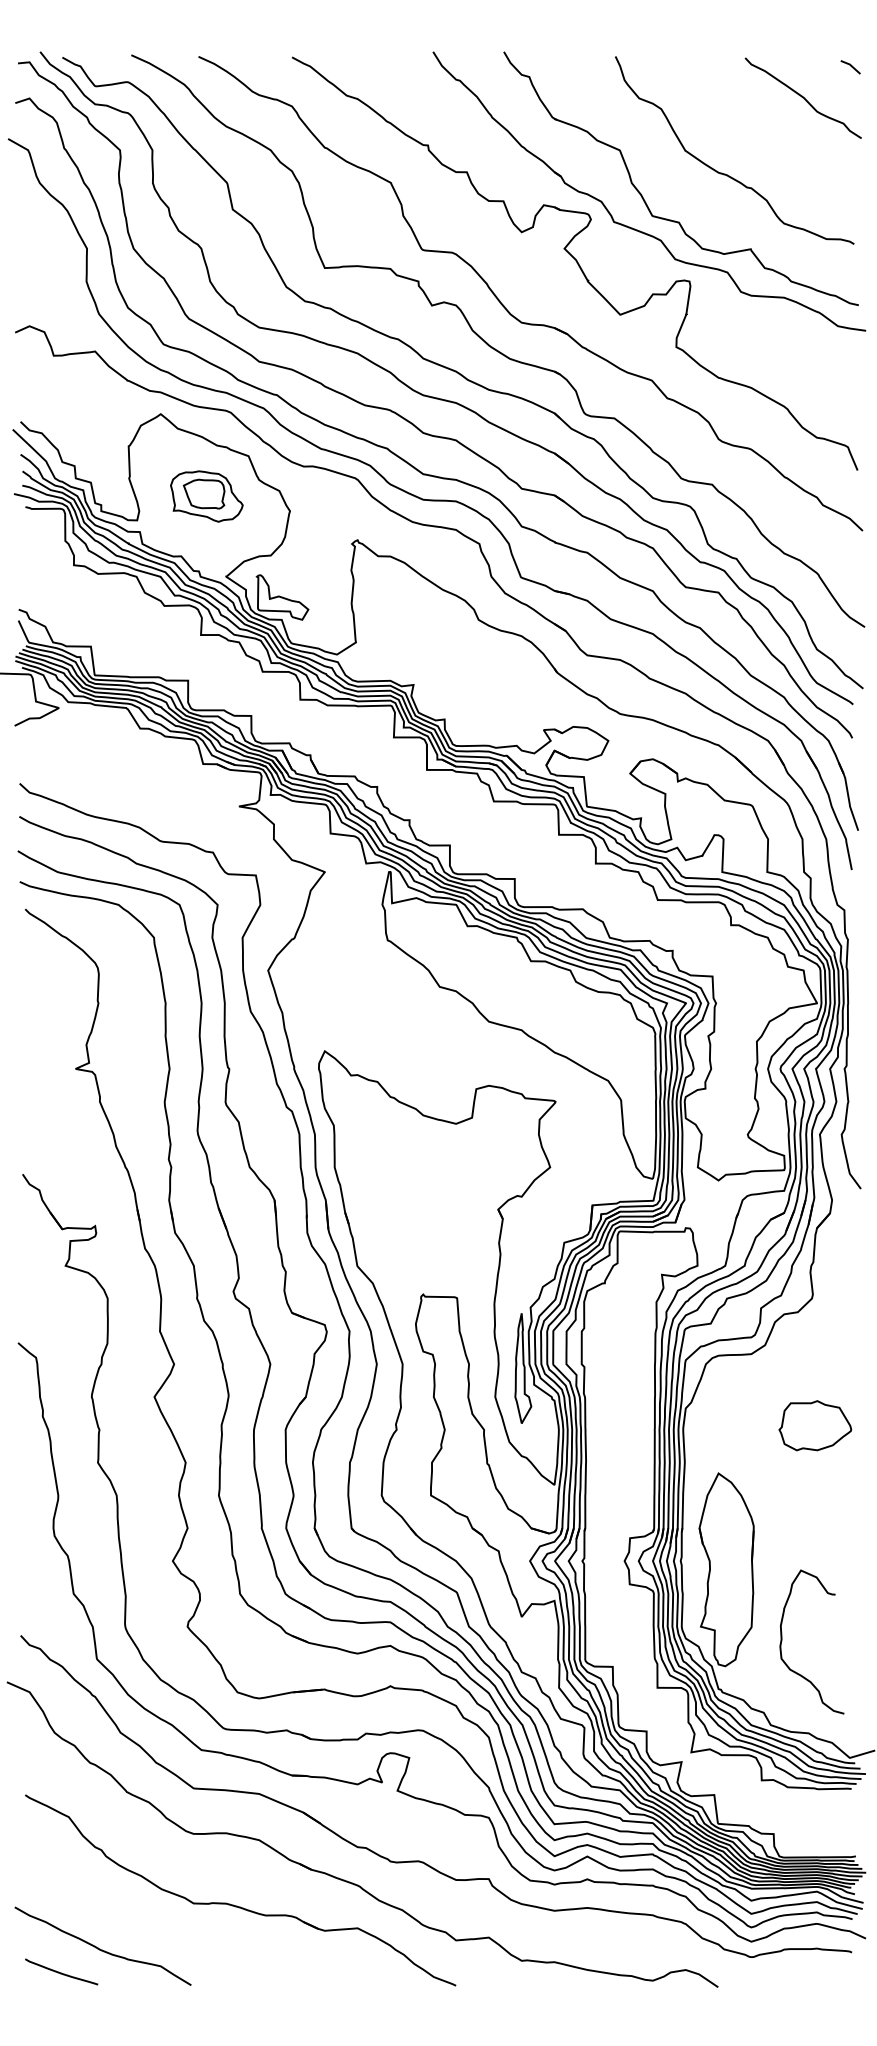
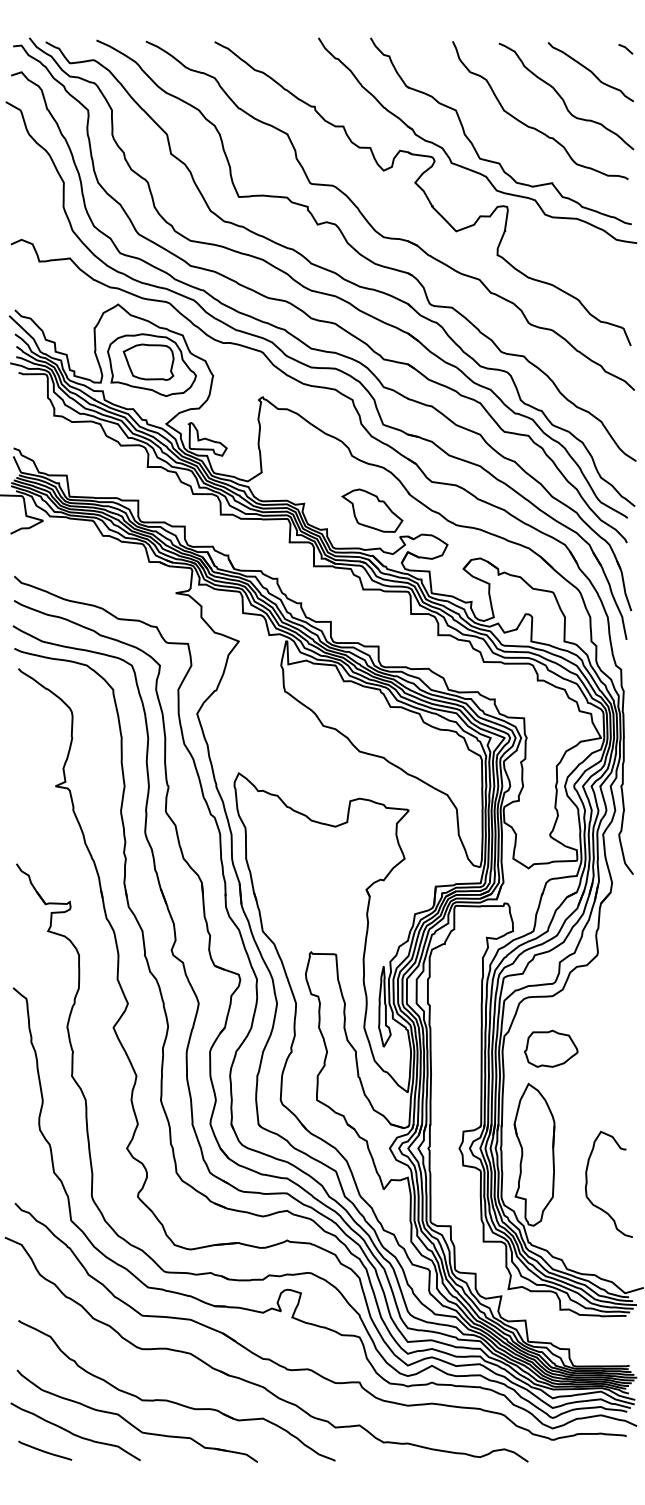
curve: (766, 135) -> (563, 99), added
part: (206, 496) -> (151, 365), size x1.67
part: (506, 694) -> (372, 510), added
part: (815, 1425) -> (551, 1048), moved
curve: (782, 1641) -> (587, 1184), moved
part: (179, 1935) -> (131, 1423), added

